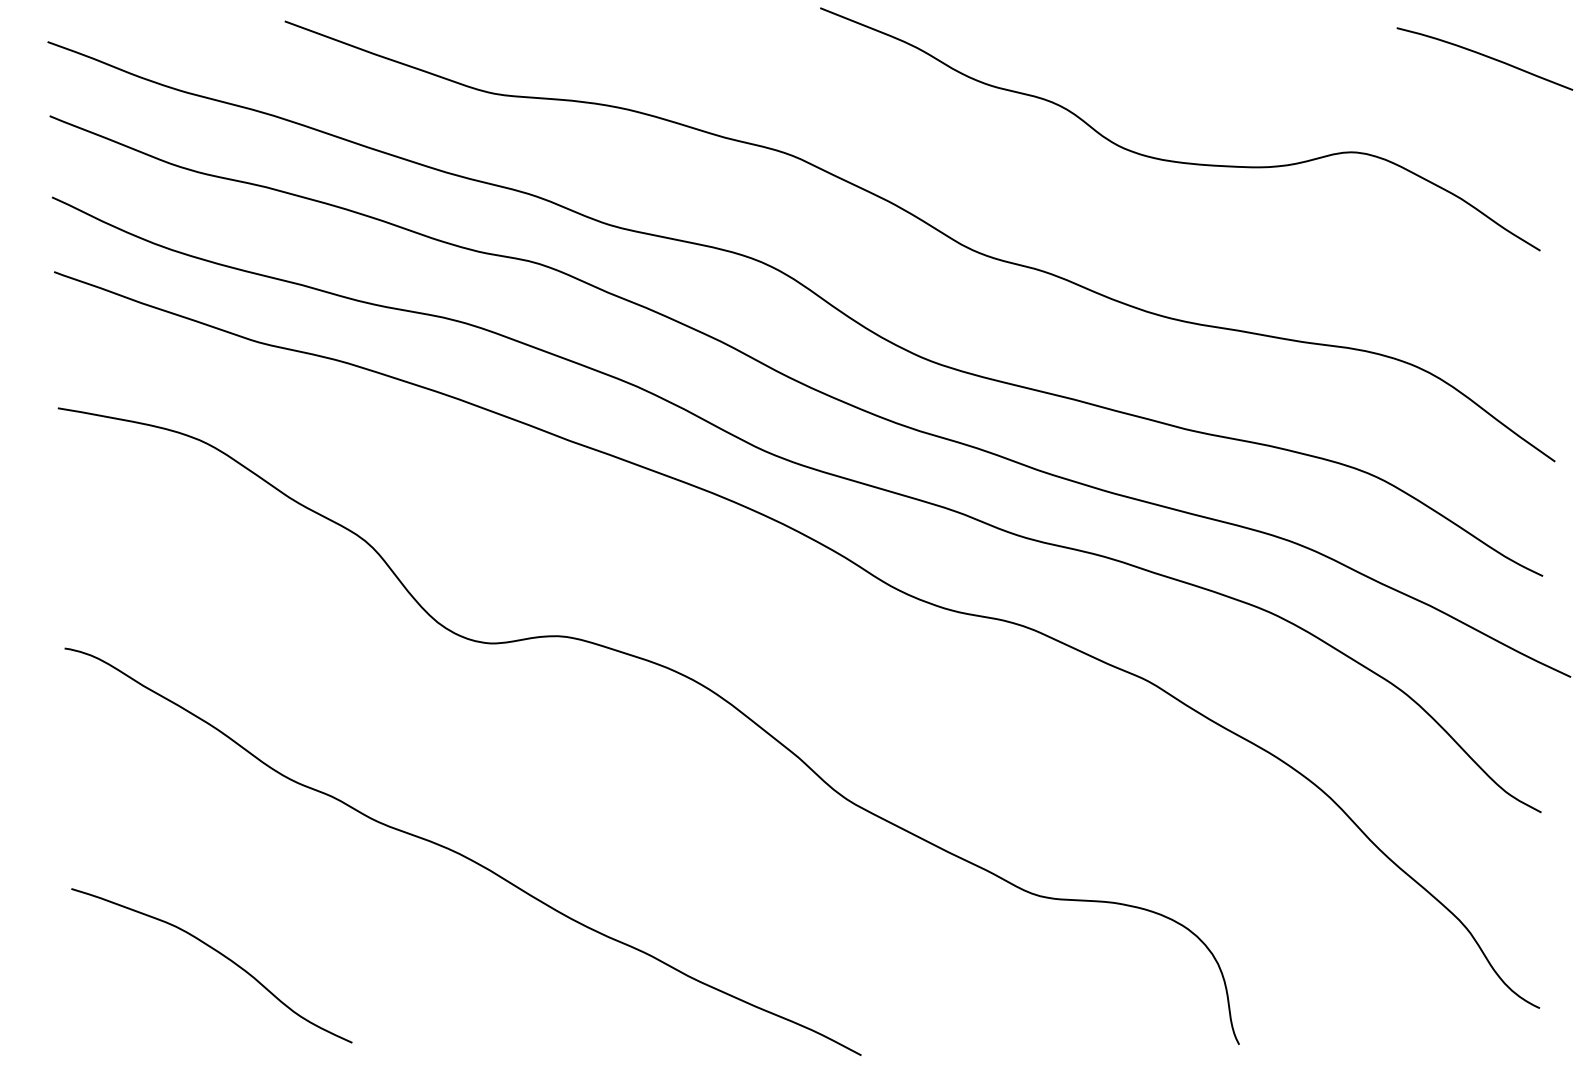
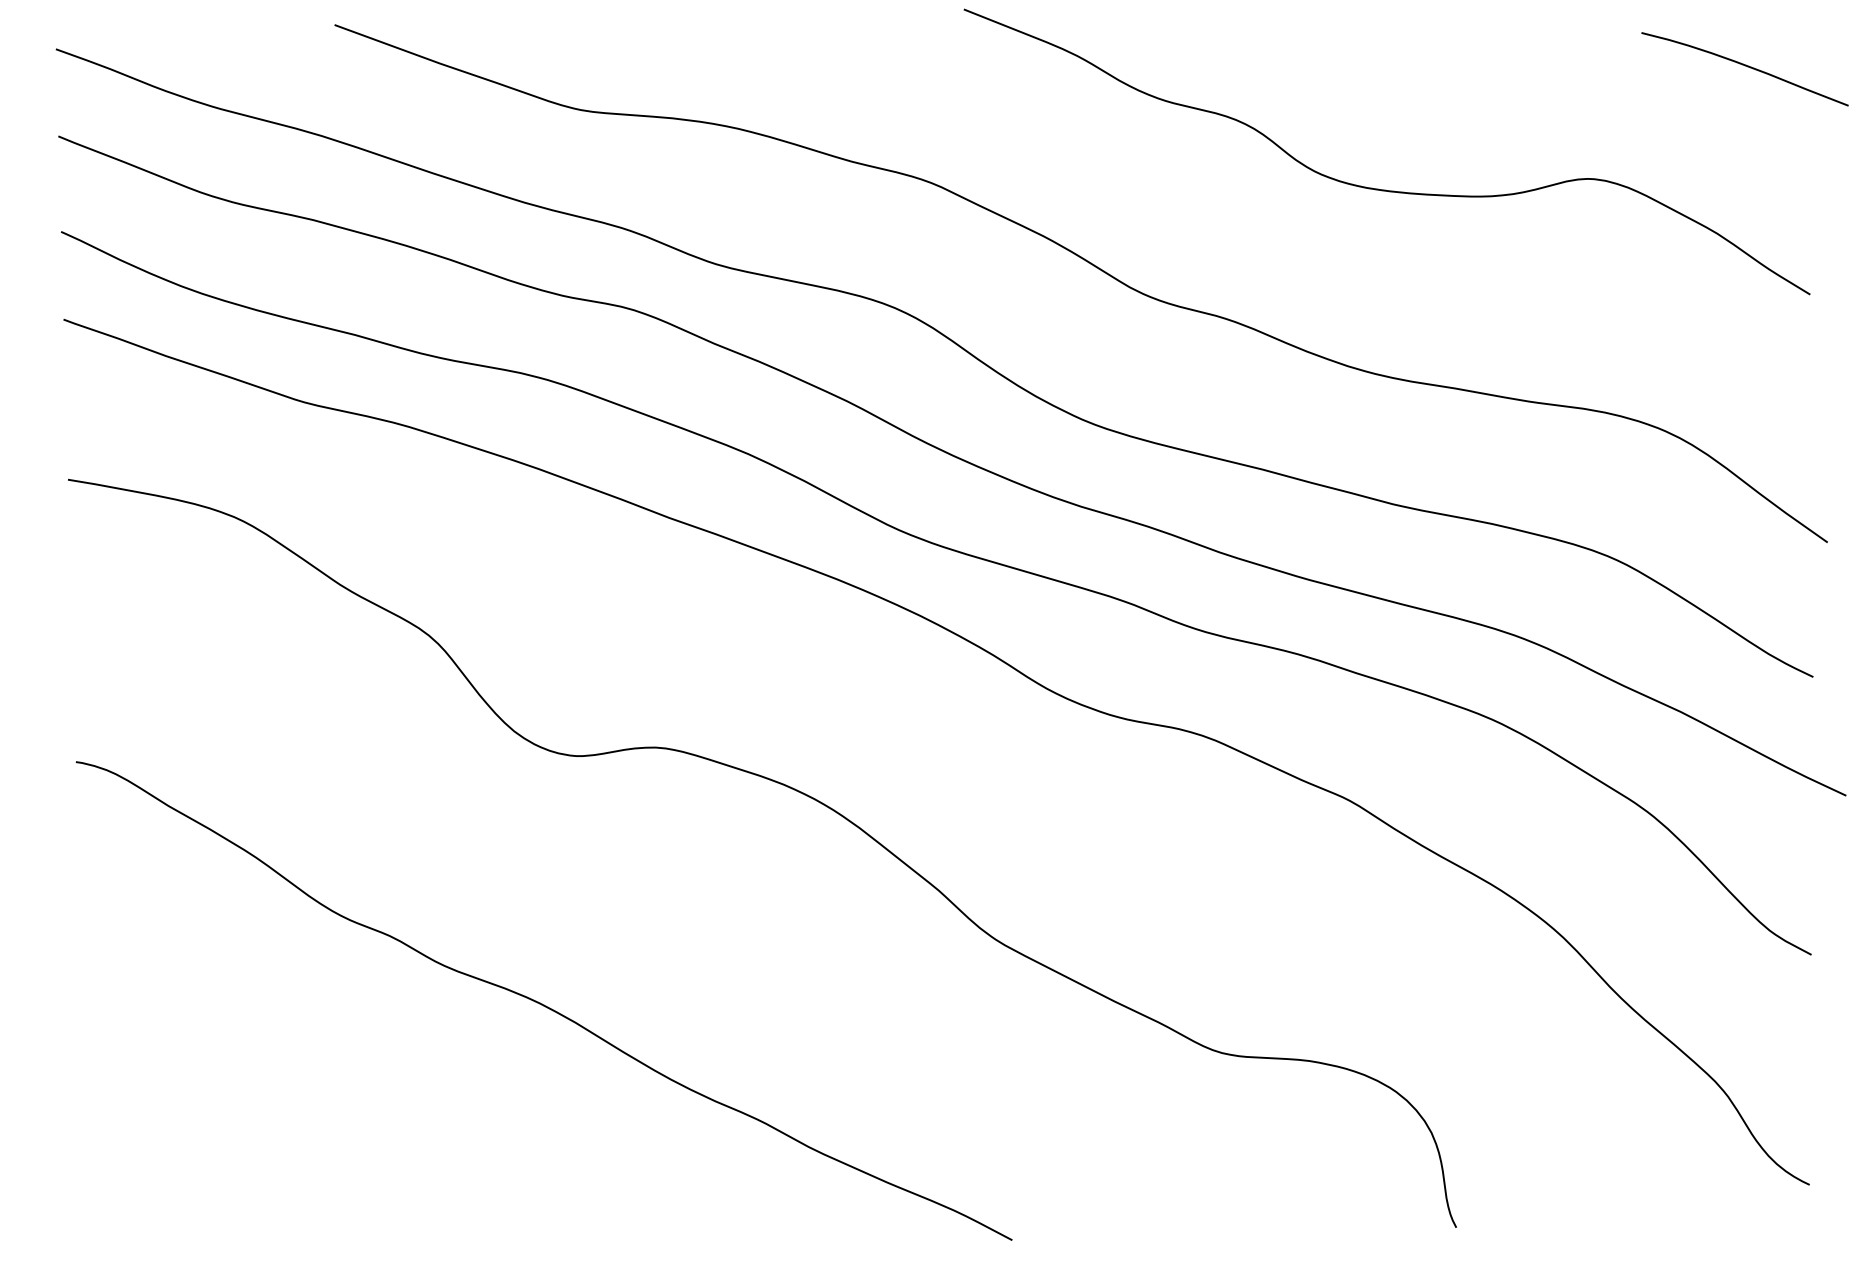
curve: (219, 954) -> (258, 1121), removed

